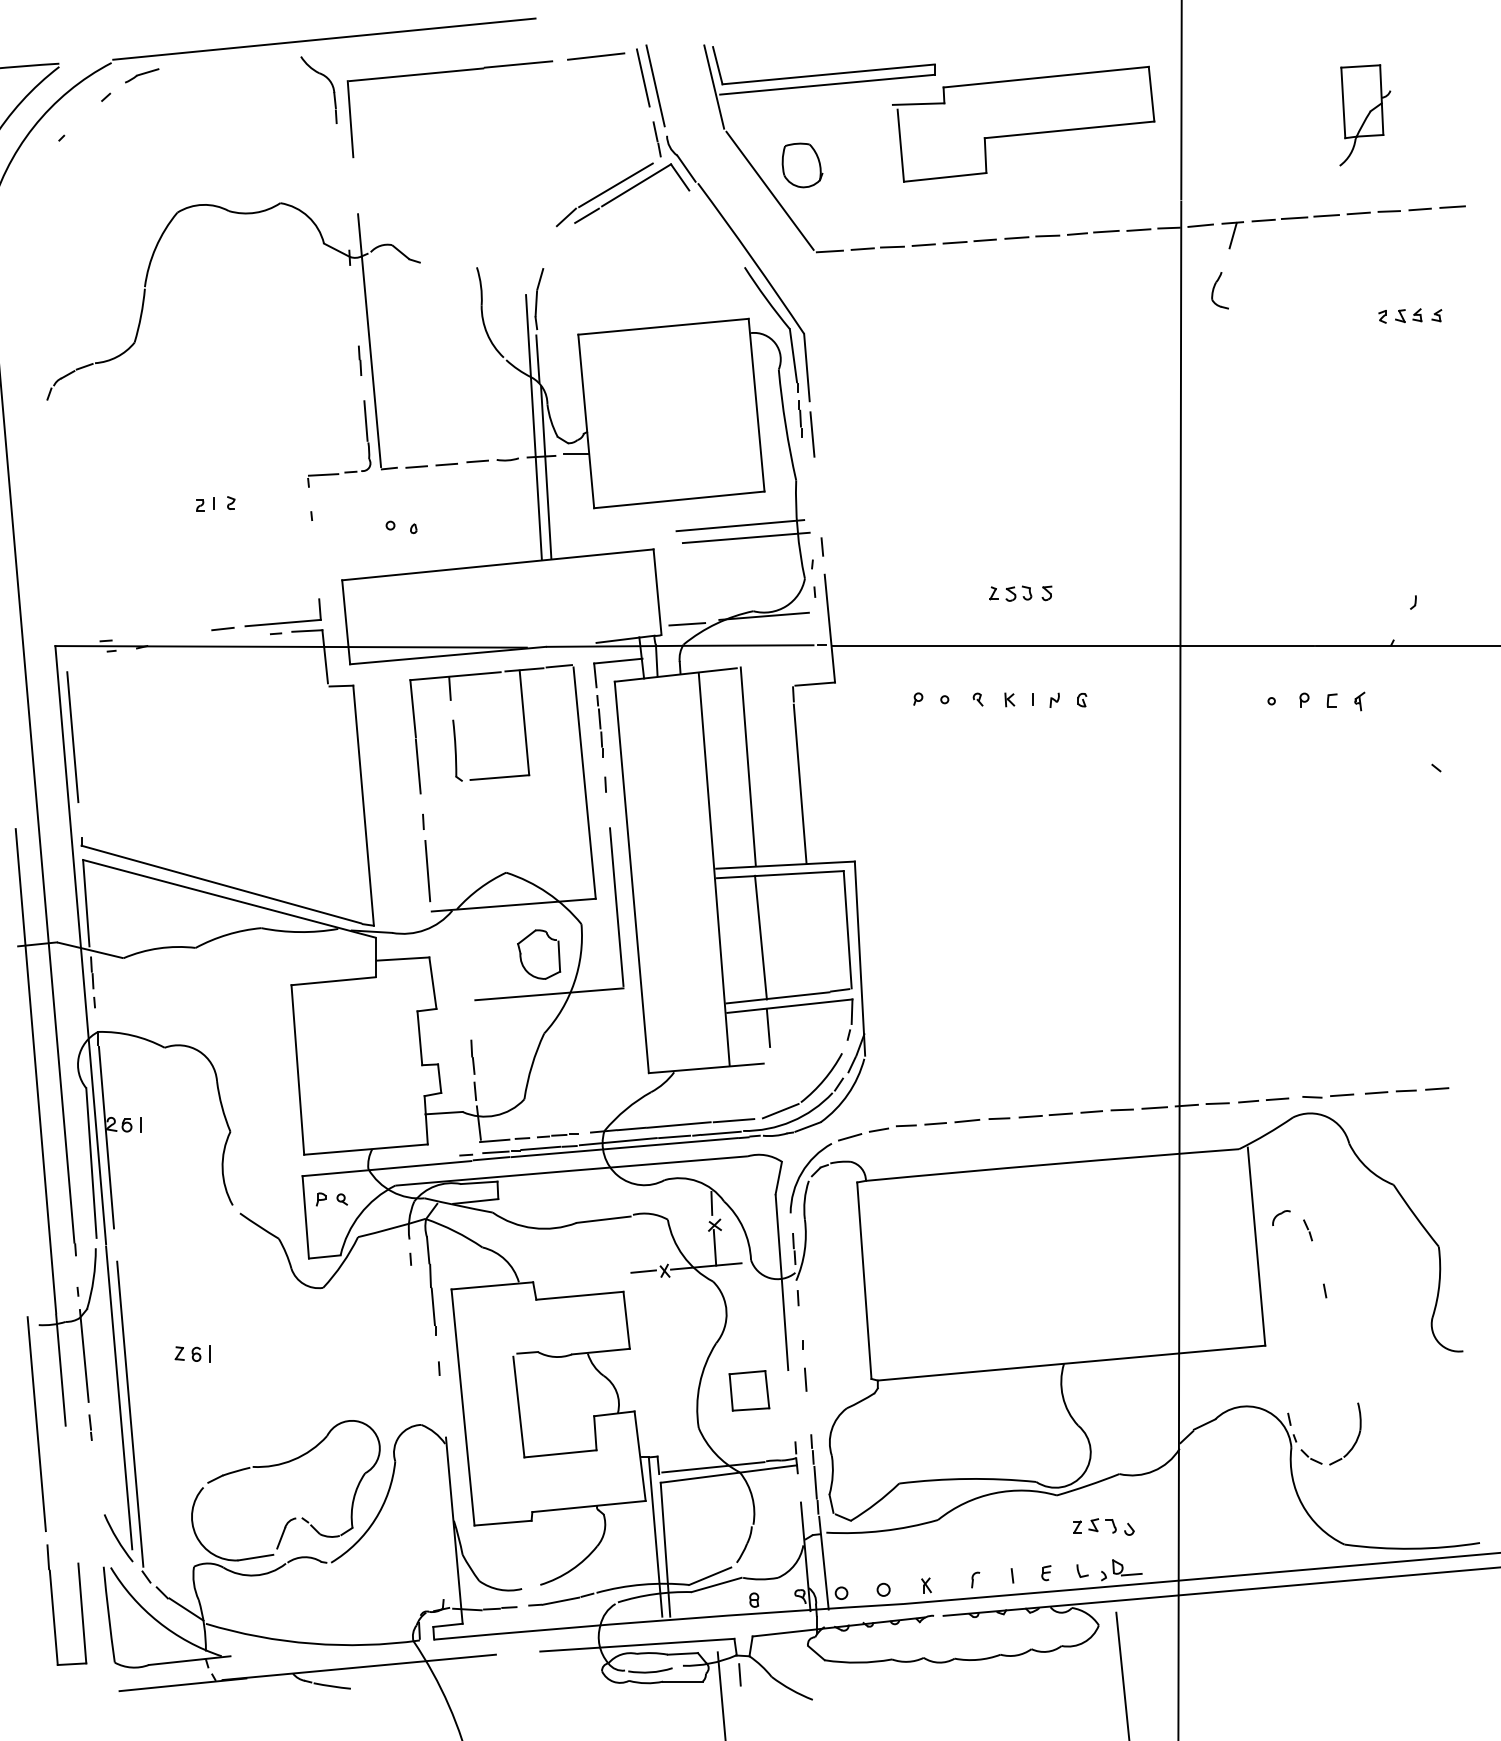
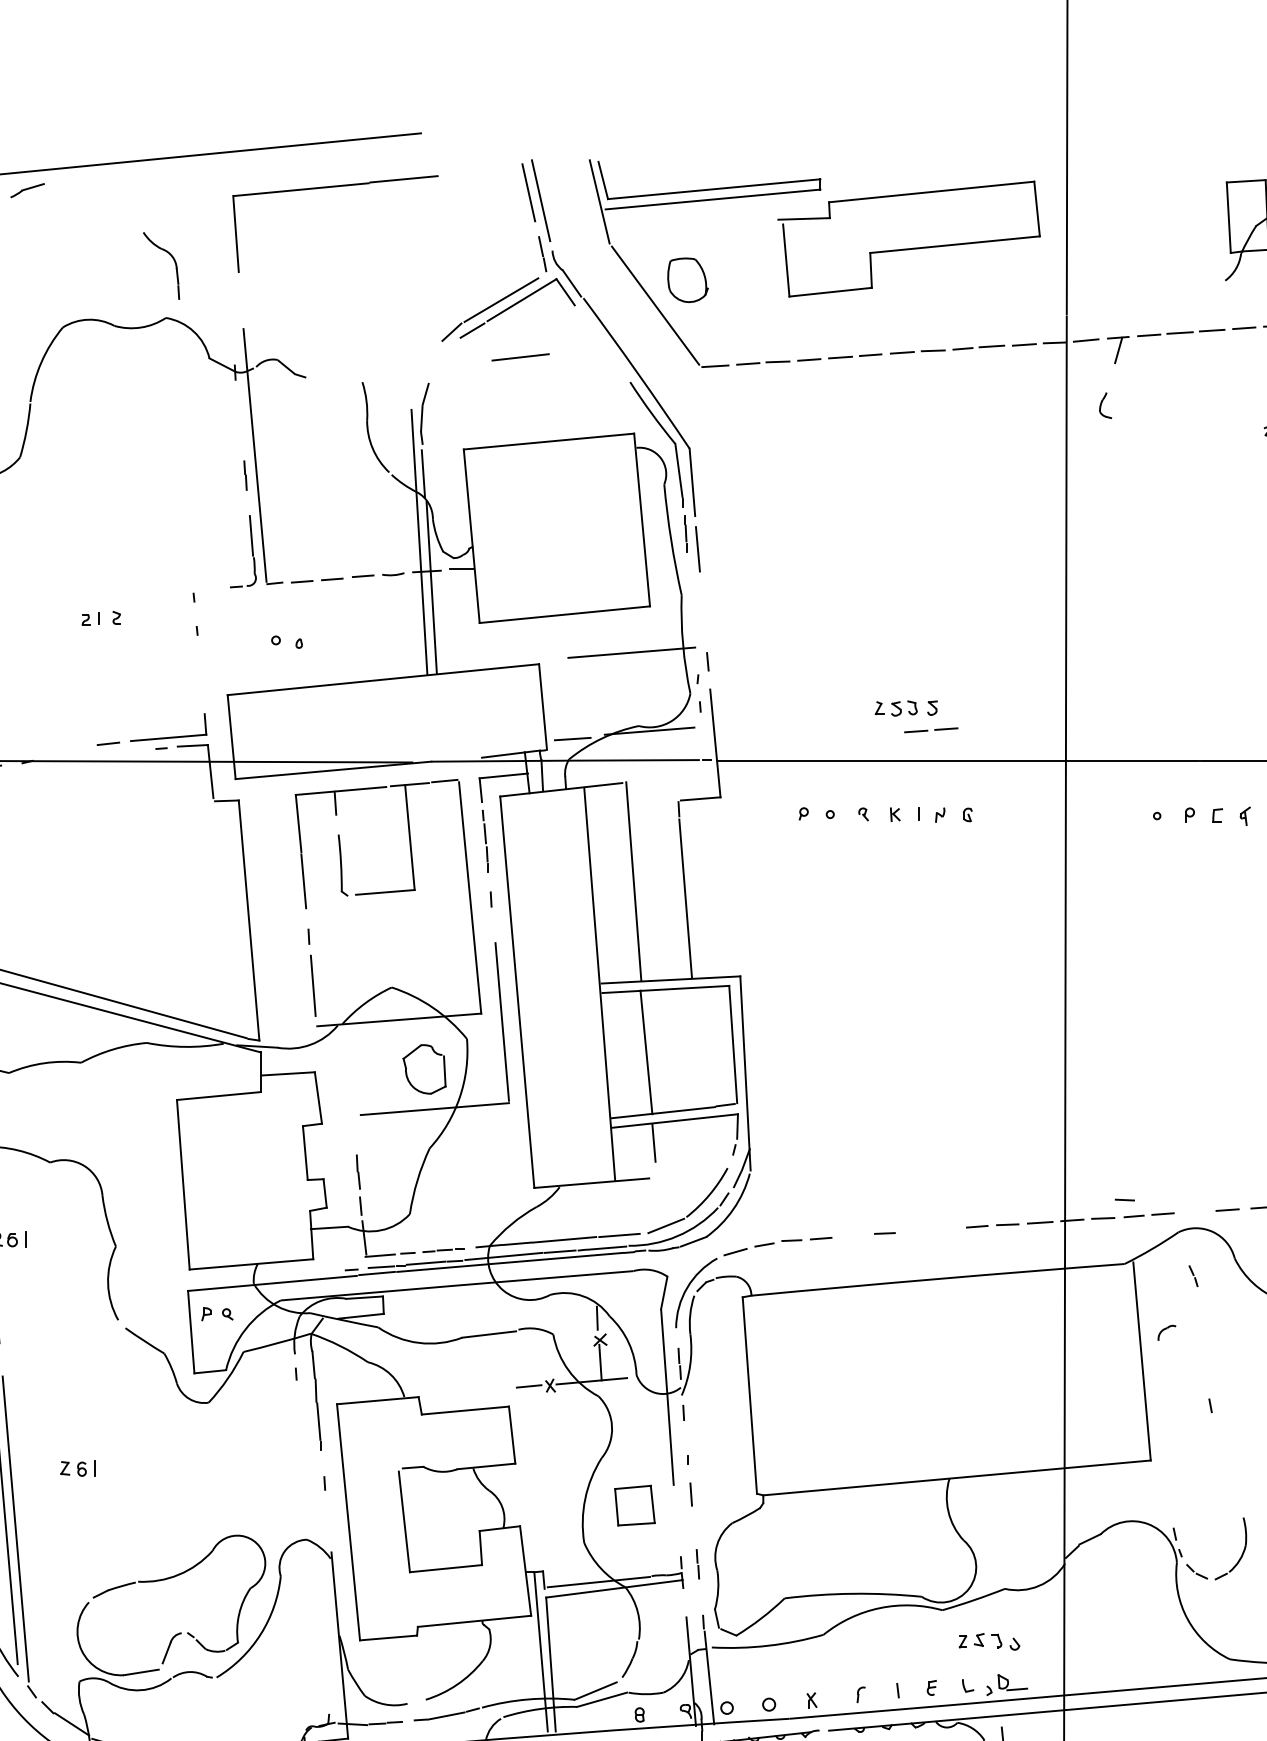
line: (596, 56) -> (520, 357), moved
part: (329, 82) -> (171, 258), moved
part: (1219, 290) -> (1104, 405), size x0.7
line: (323, 474) -> (208, 589), removed
line: (740, 525) -> (625, 640), removed
line: (1312, 1097) -> (1124, 1200), moved
line: (1042, 1115) -> (927, 730), moved
line: (967, 1121) -> (852, 1236), removed
line: (1307, 1230) -> (1192, 1276), moved
line: (815, 1482) -> (700, 1597), removed

